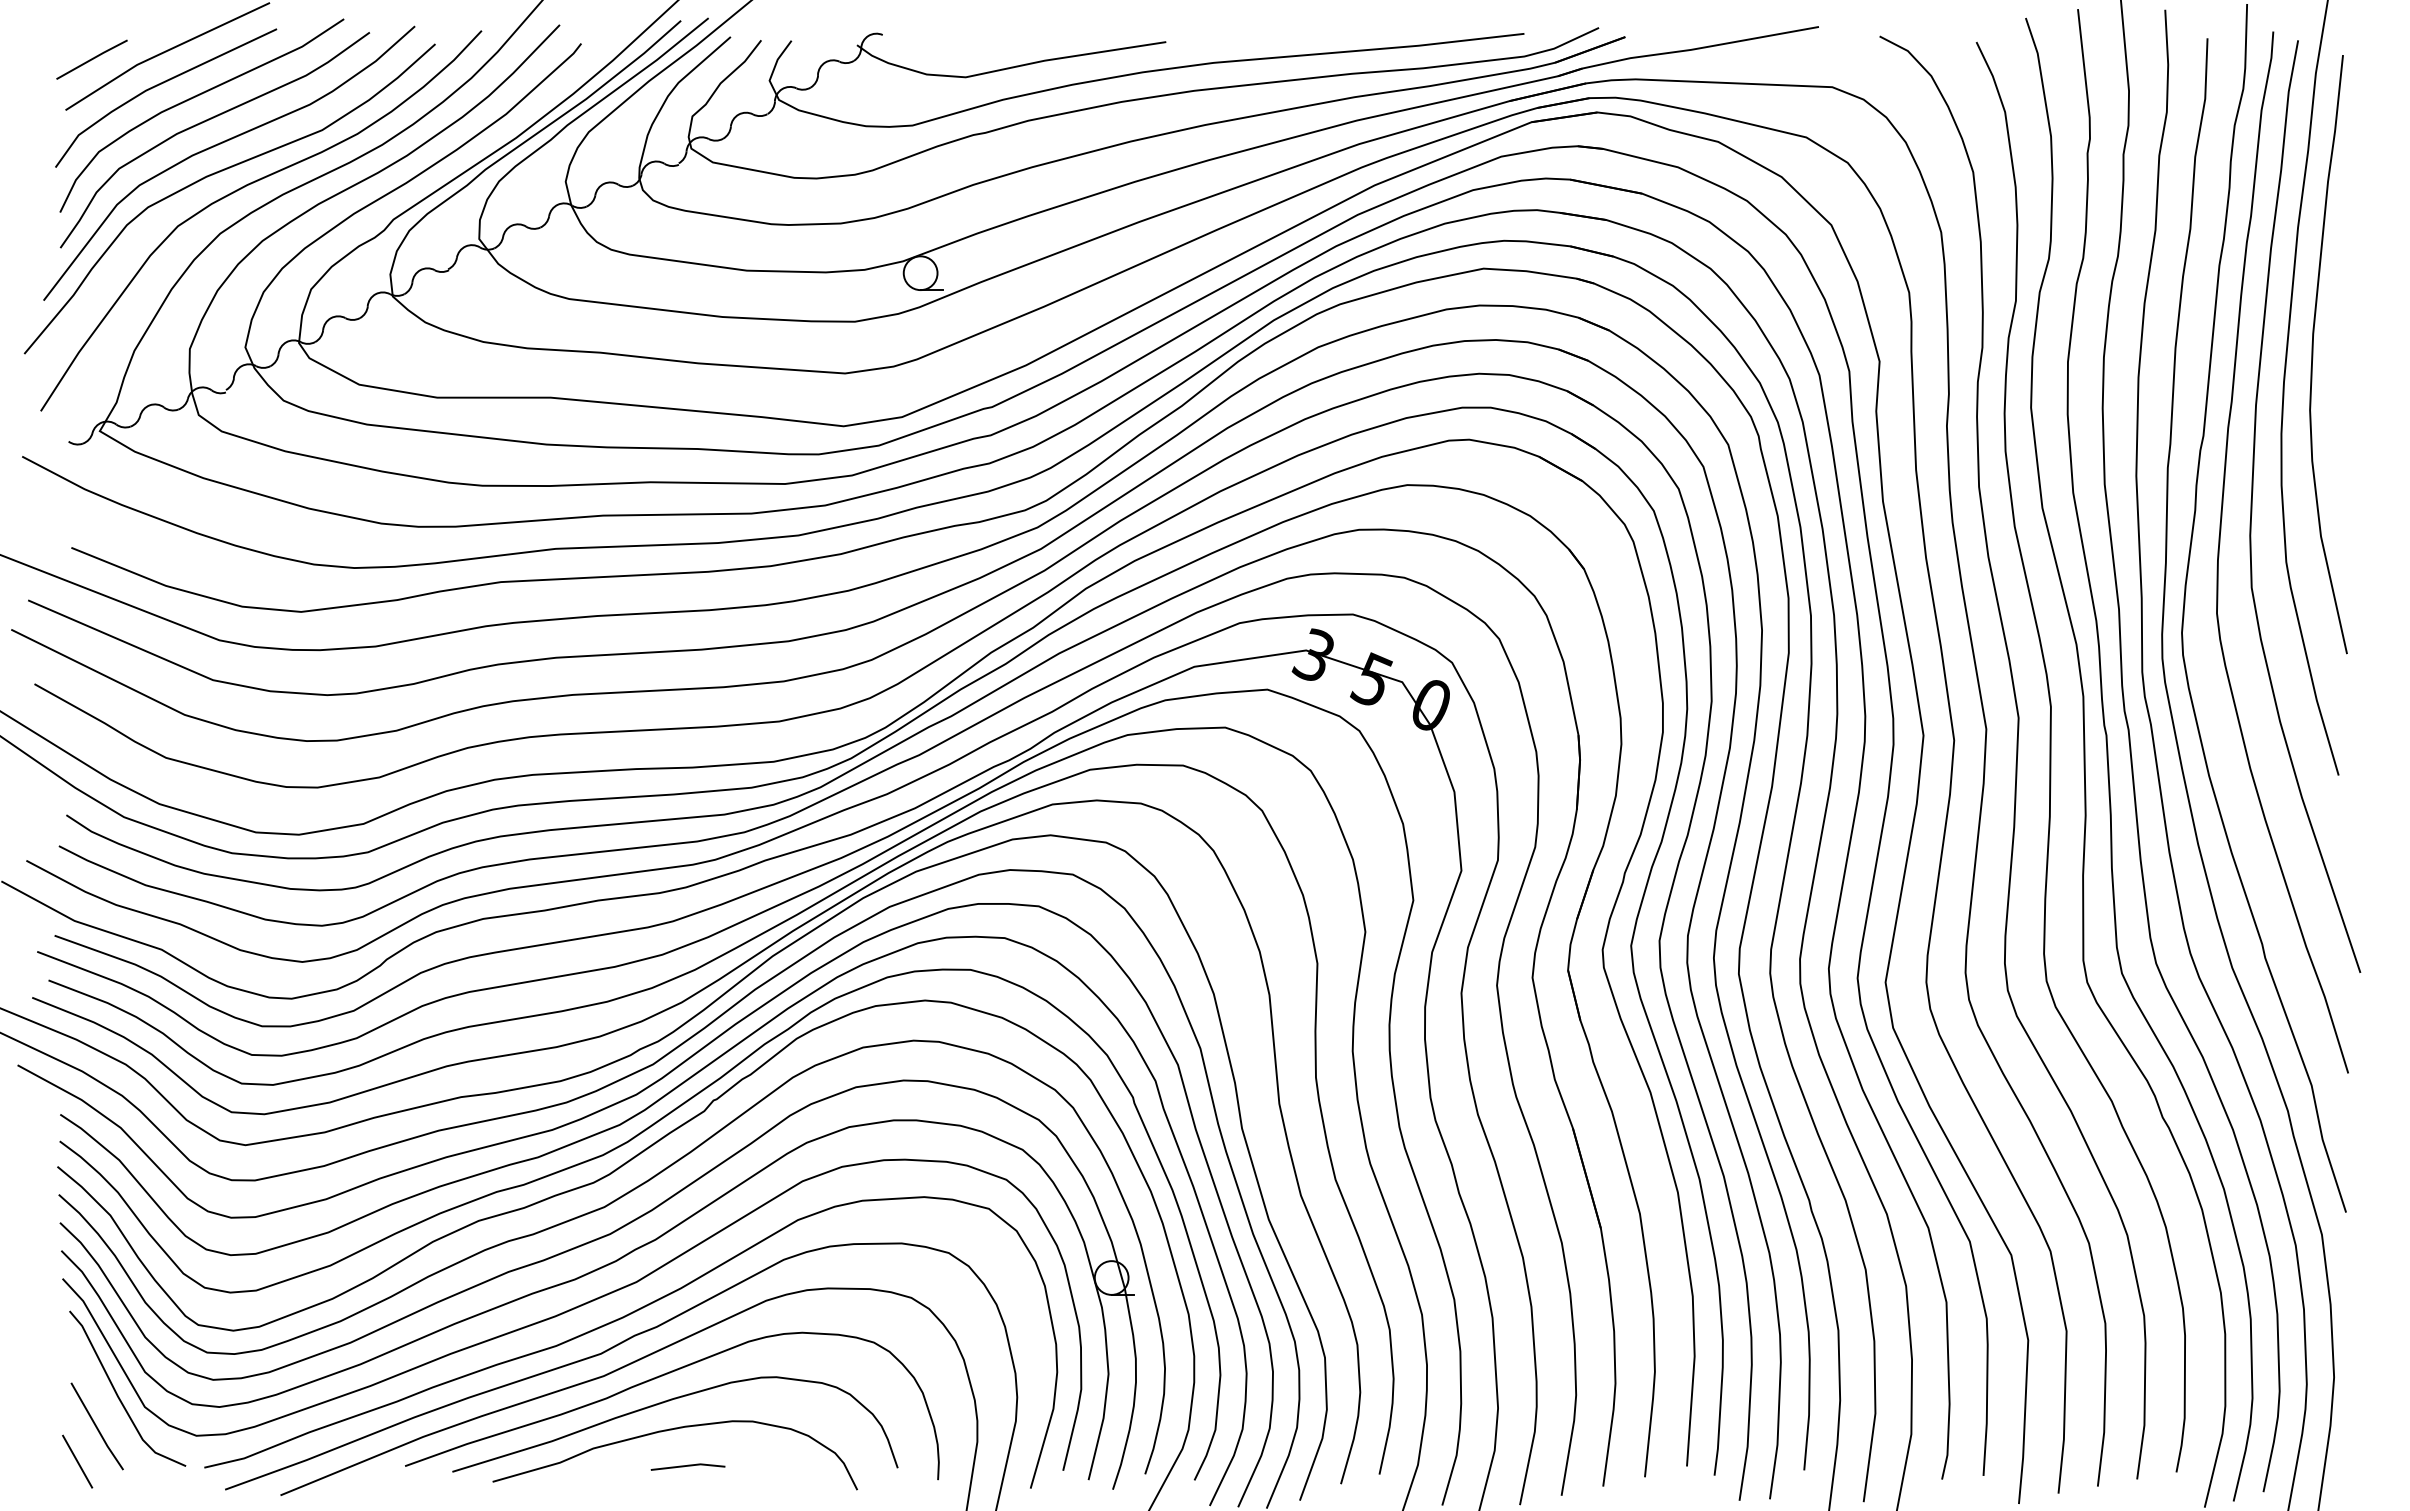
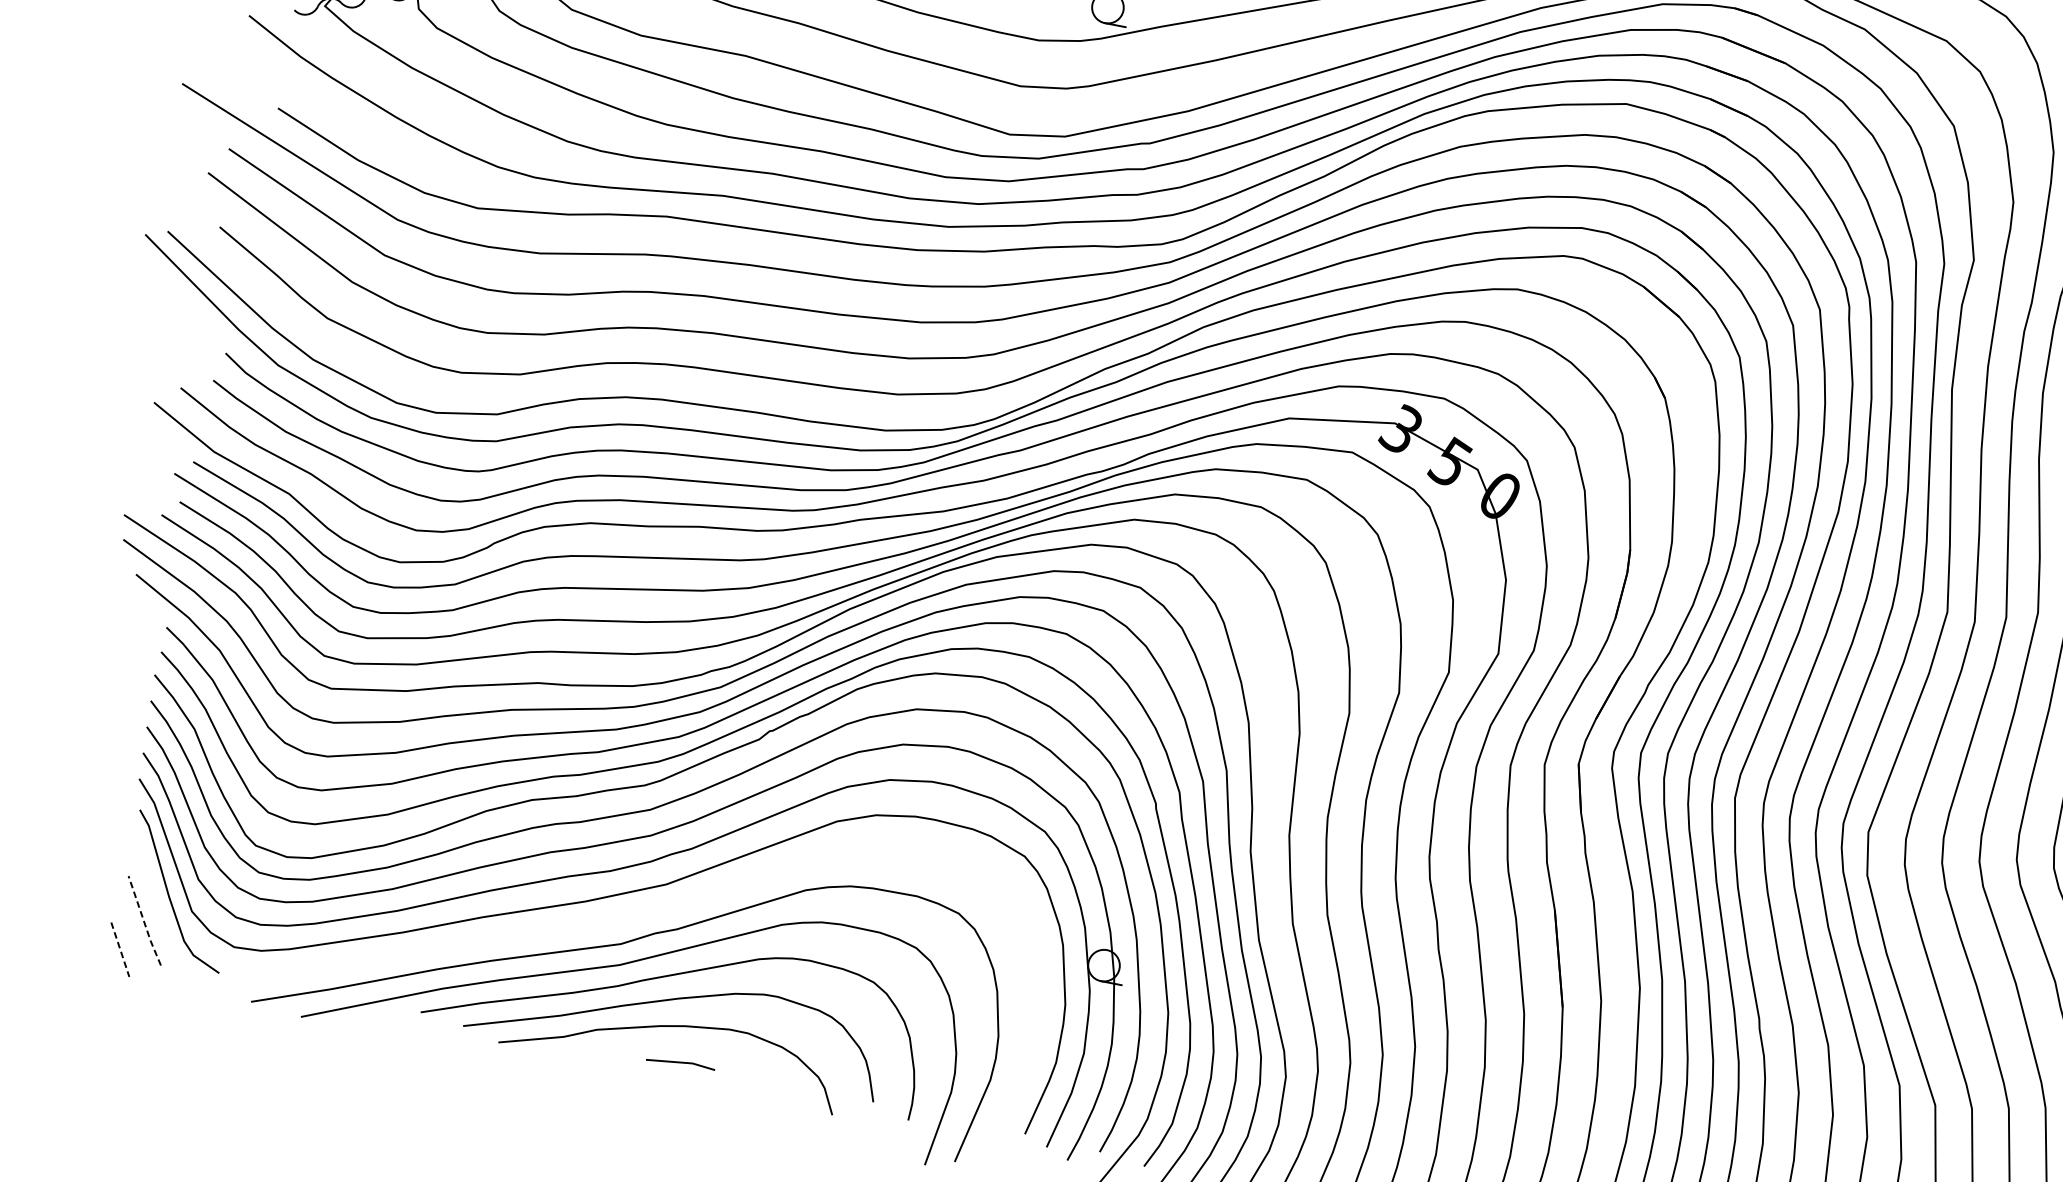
curve: (621, 1319) -> (645, 916), removed
line: (96, 1427) -> (143, 921), solid -> dashed
line: (77, 1461) -> (120, 949), solid -> dashed

